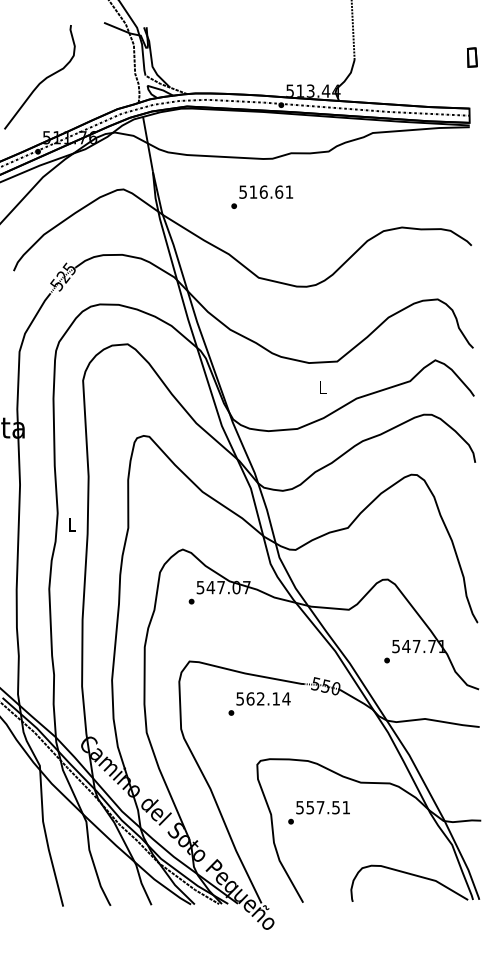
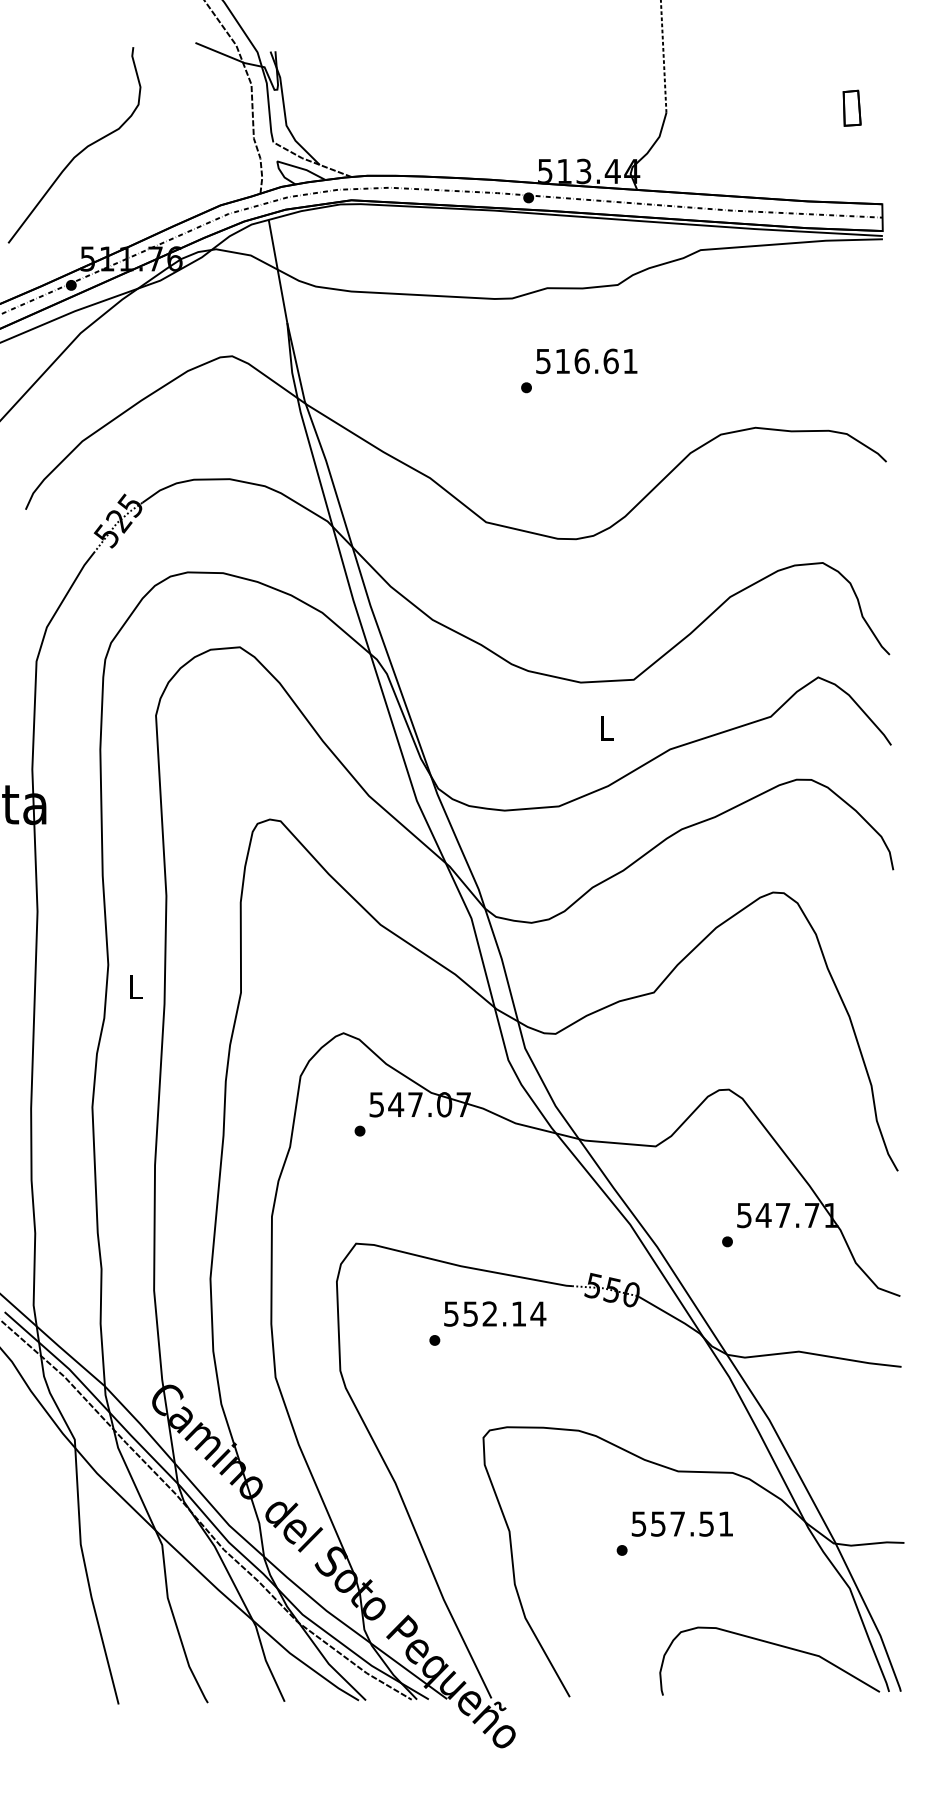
part: (472, 57) -> (852, 108), moved
text: (262, 196) -> (579, 369), moved
text: (250, 698) -> (470, 1313), 562.14 -> 552.14
text: (318, 812) -> (673, 1533), moved

